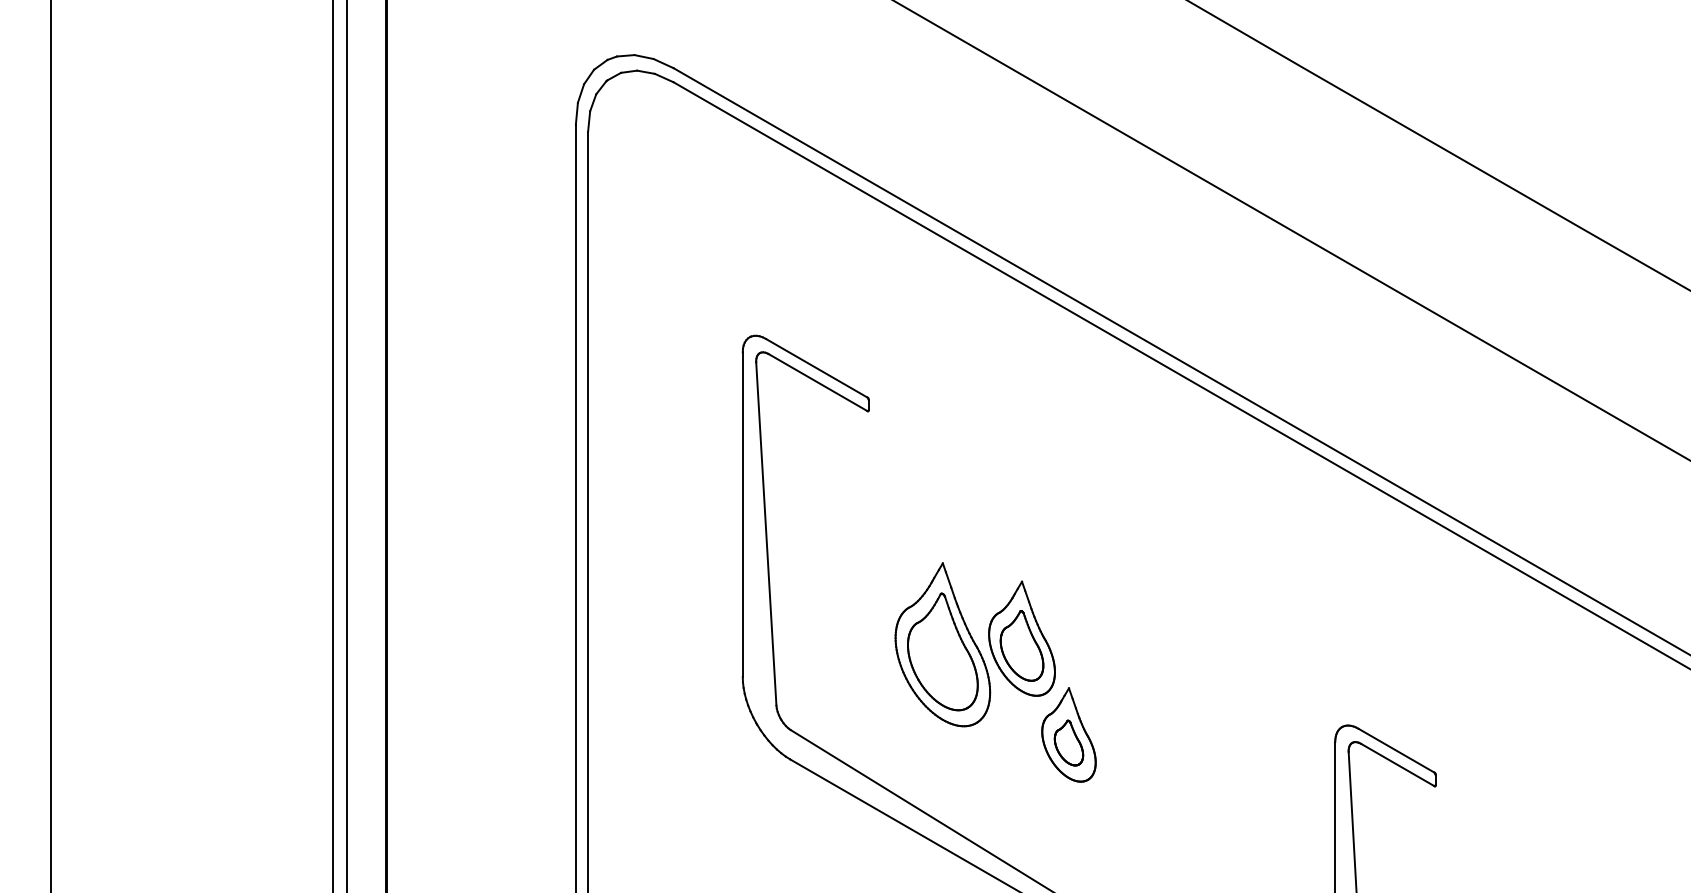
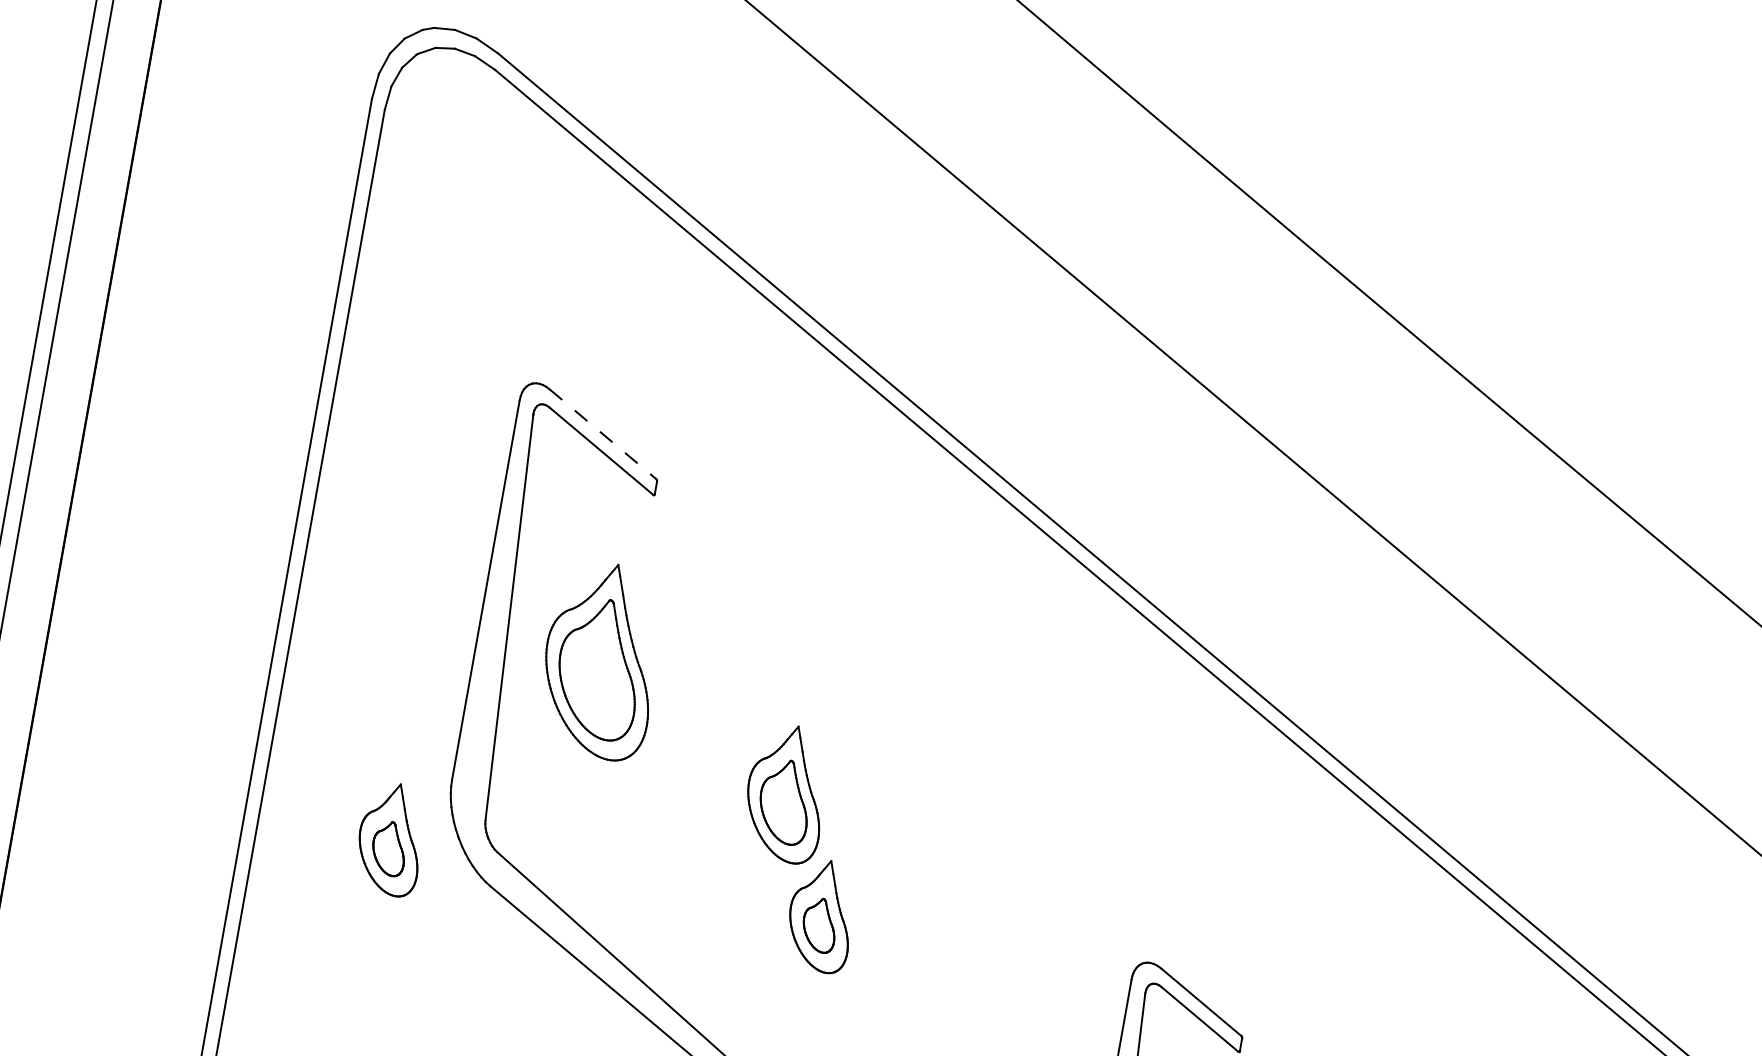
line: (816, 368) -> (602, 434), solid -> dashed
part: (942, 644) -> (601, 659), moved
part: (700, 734) -> (390, 838), added

